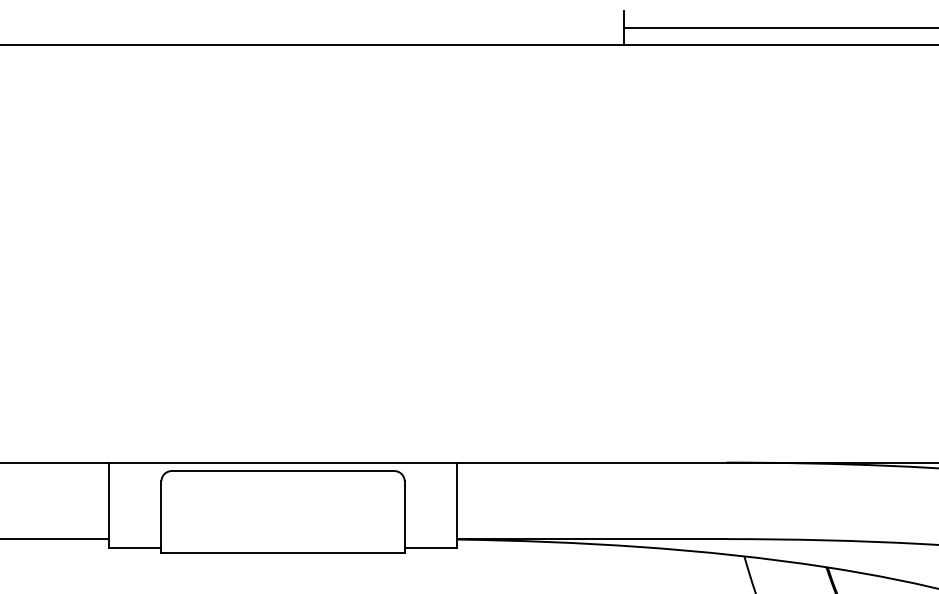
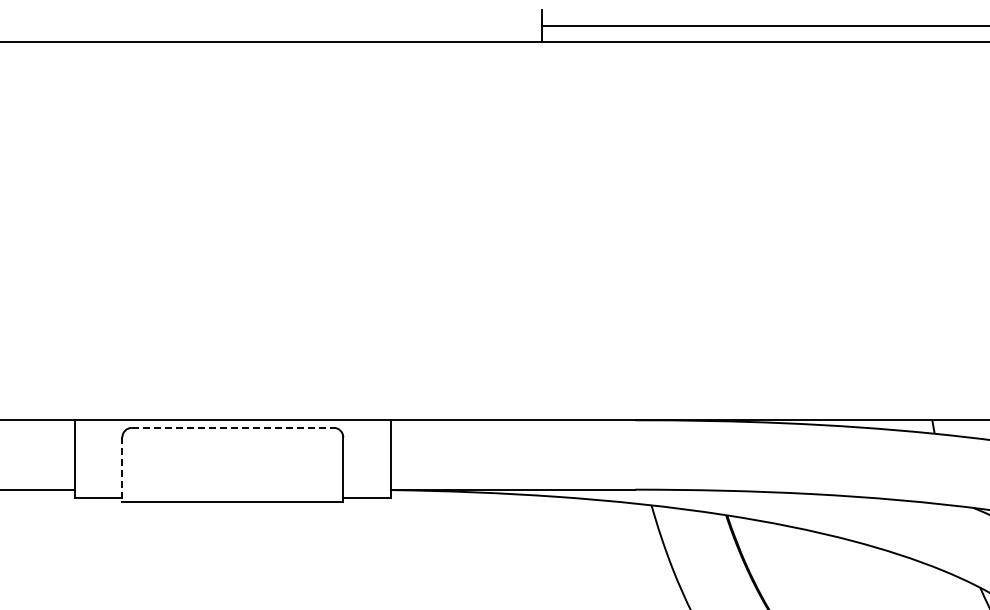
line: (282, 470) -> (232, 427), solid -> dashed
line: (161, 517) -> (122, 470), solid -> dashed

